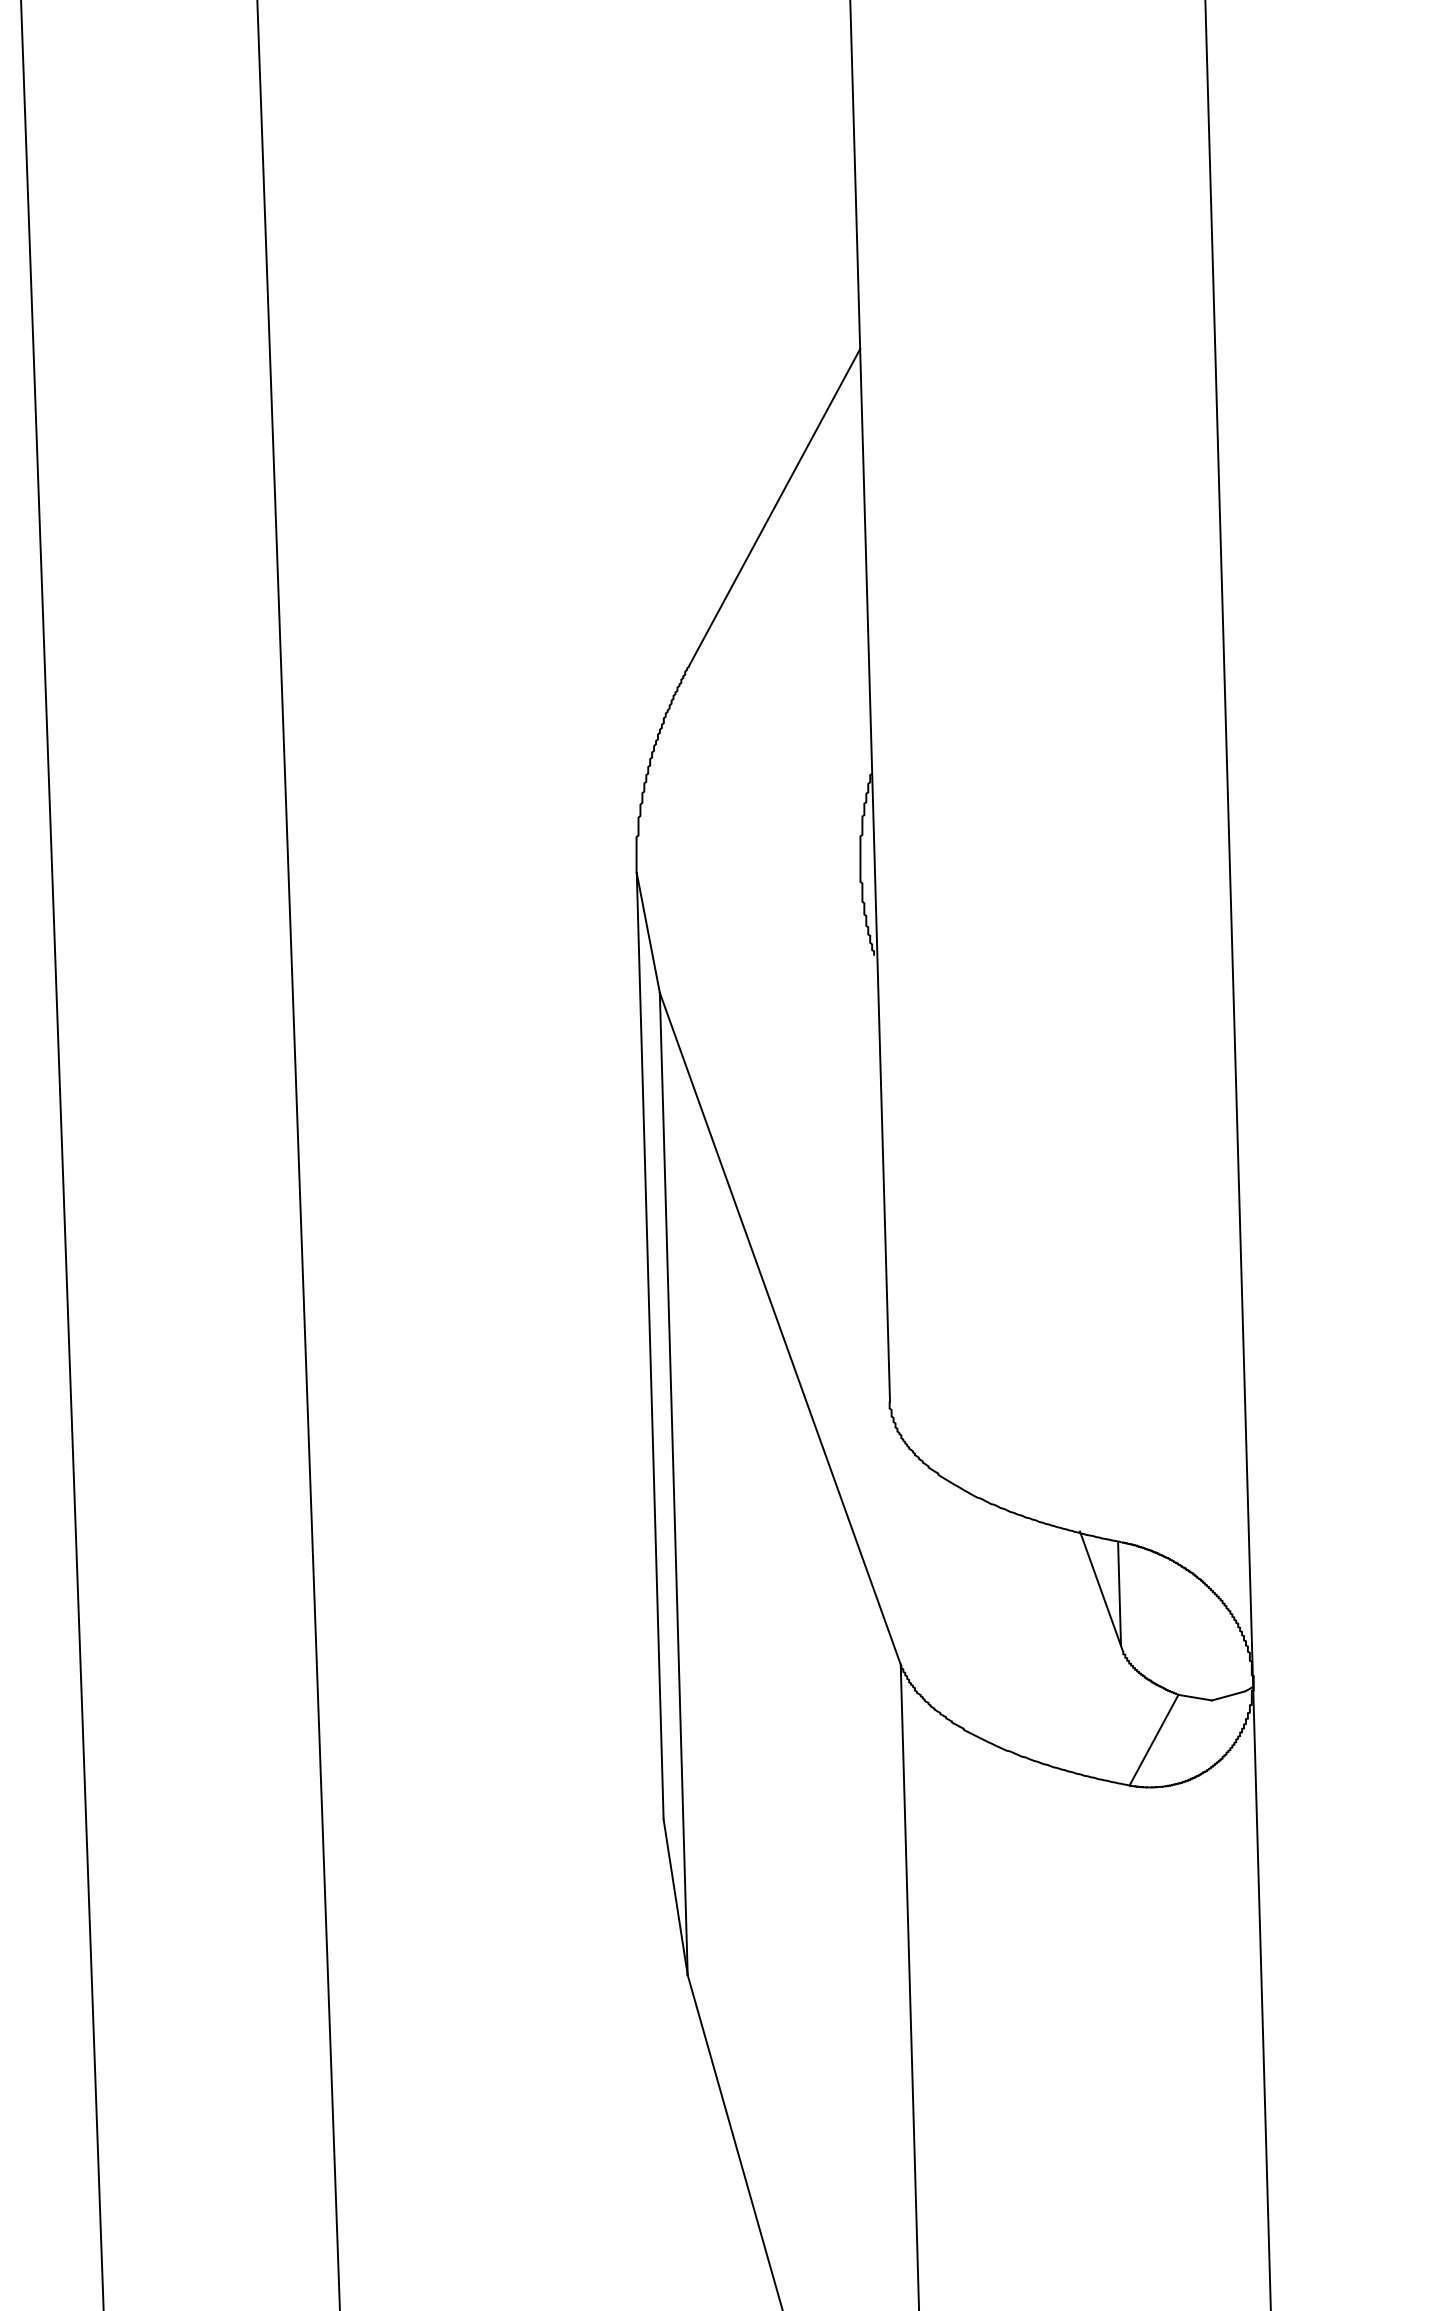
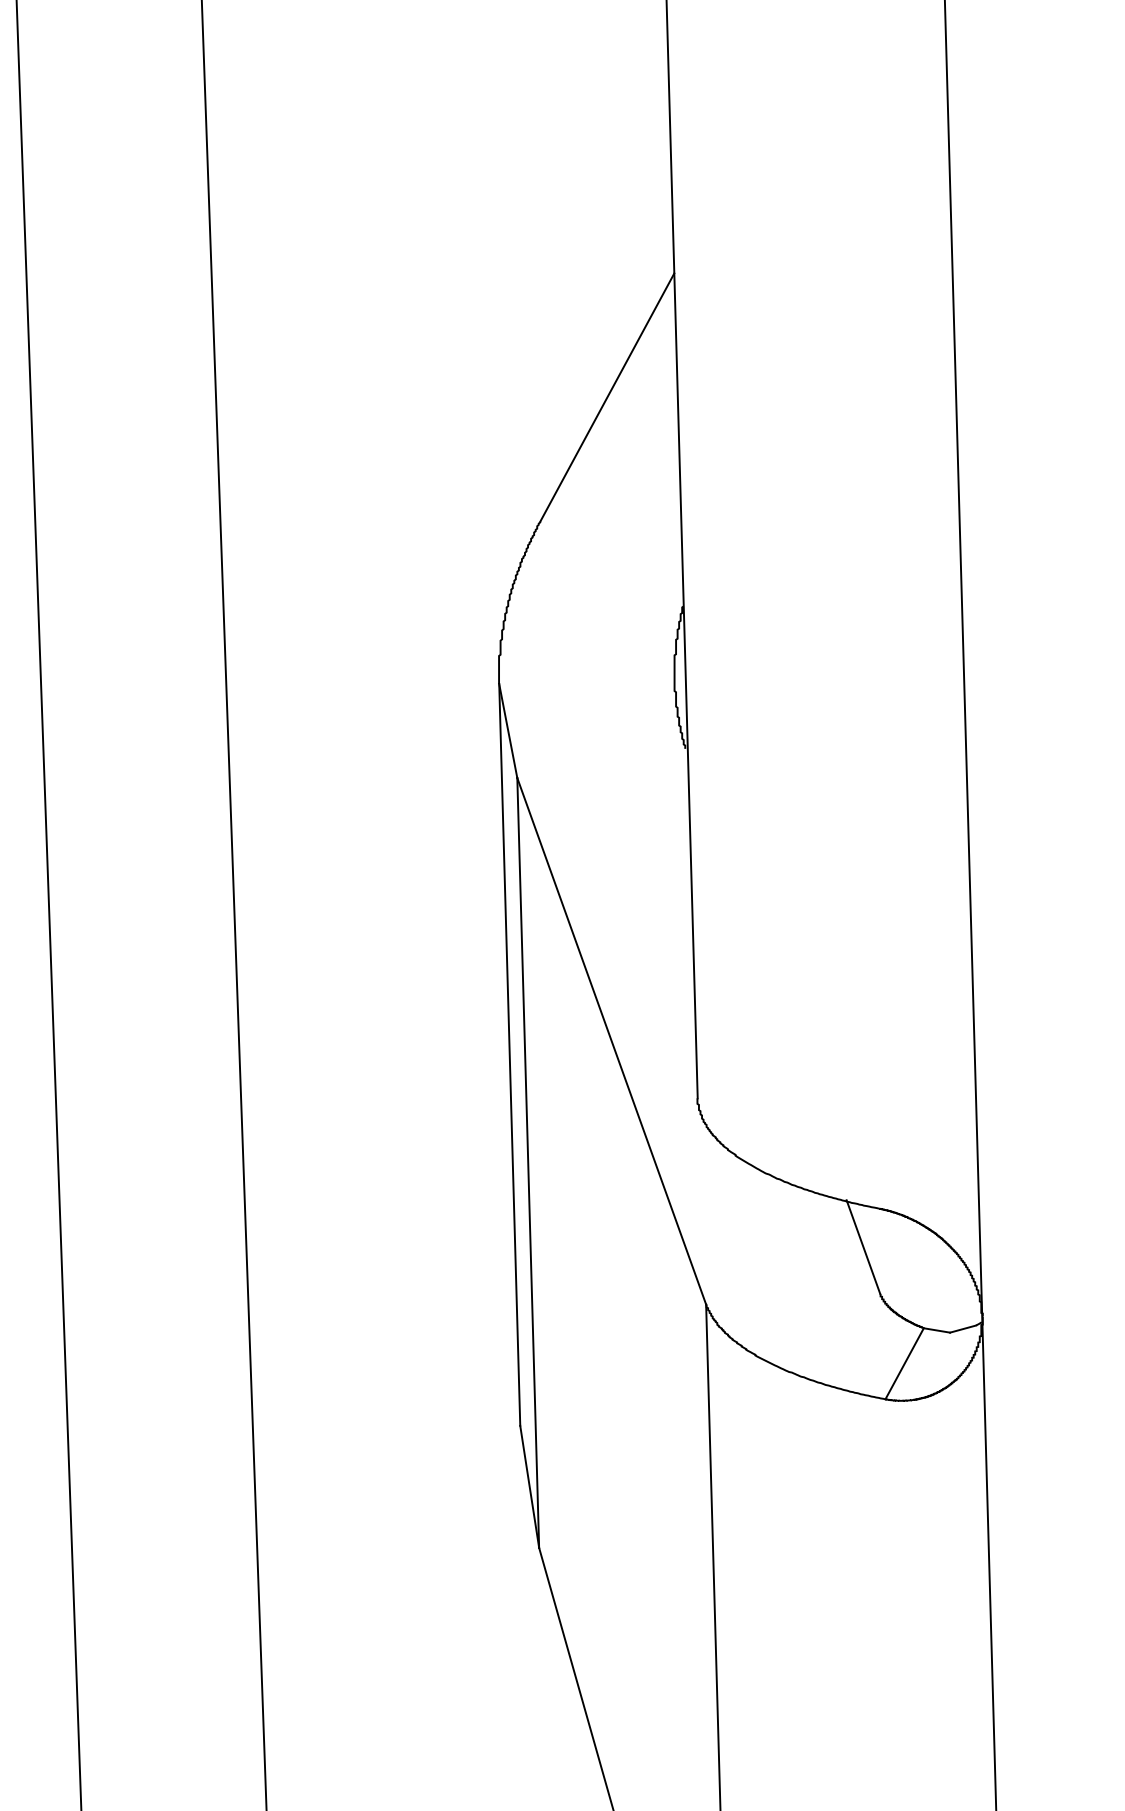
line: (1119, 1593) -> (877, 1248), removed

